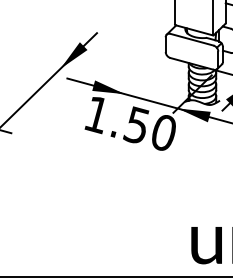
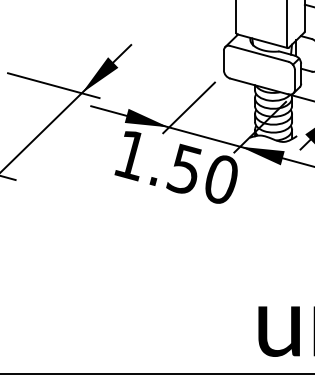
line: (39, 63) -> (53, 85), added
line: (139, 79) -> (188, 107), added

